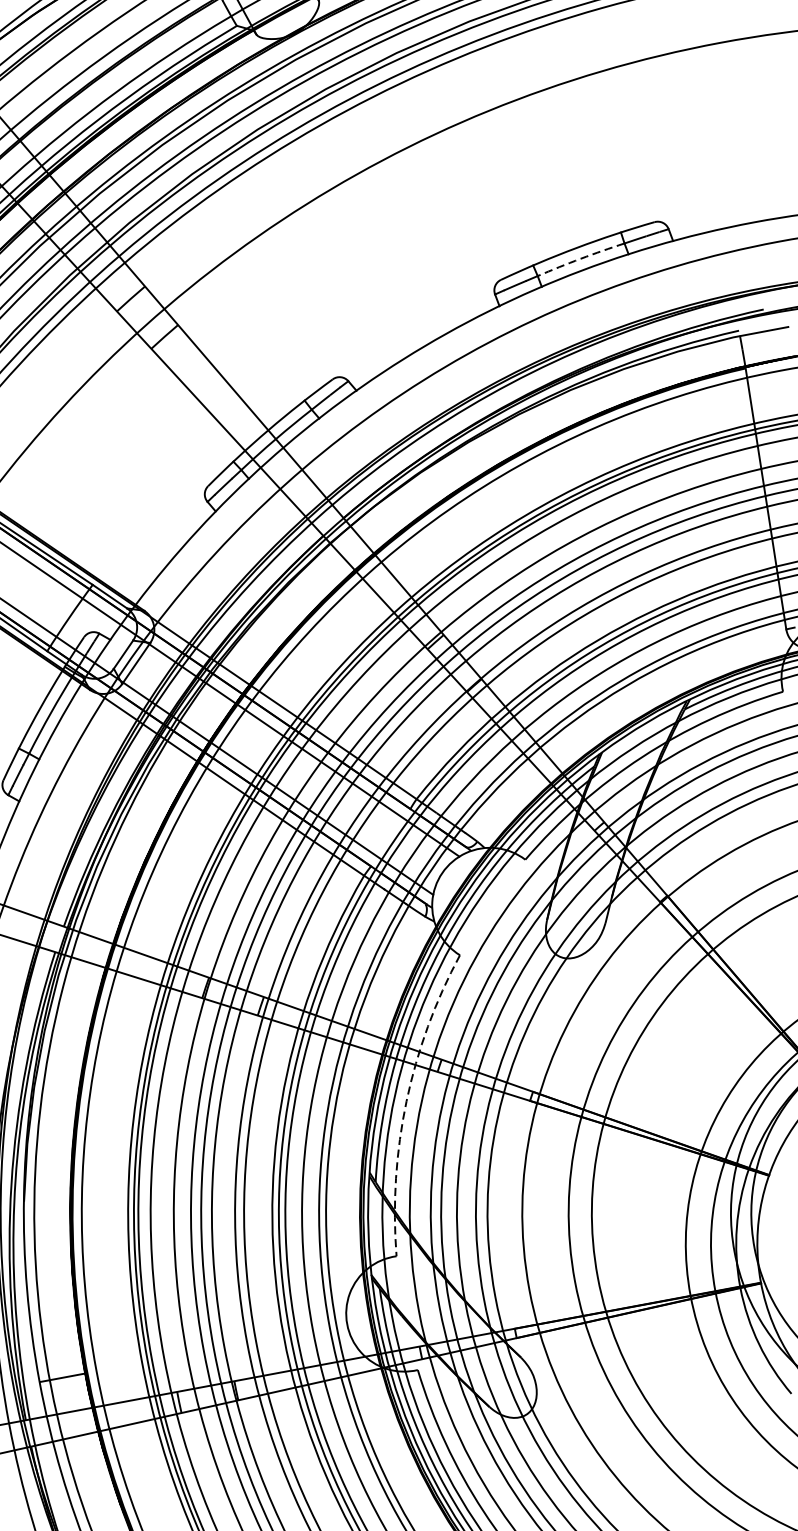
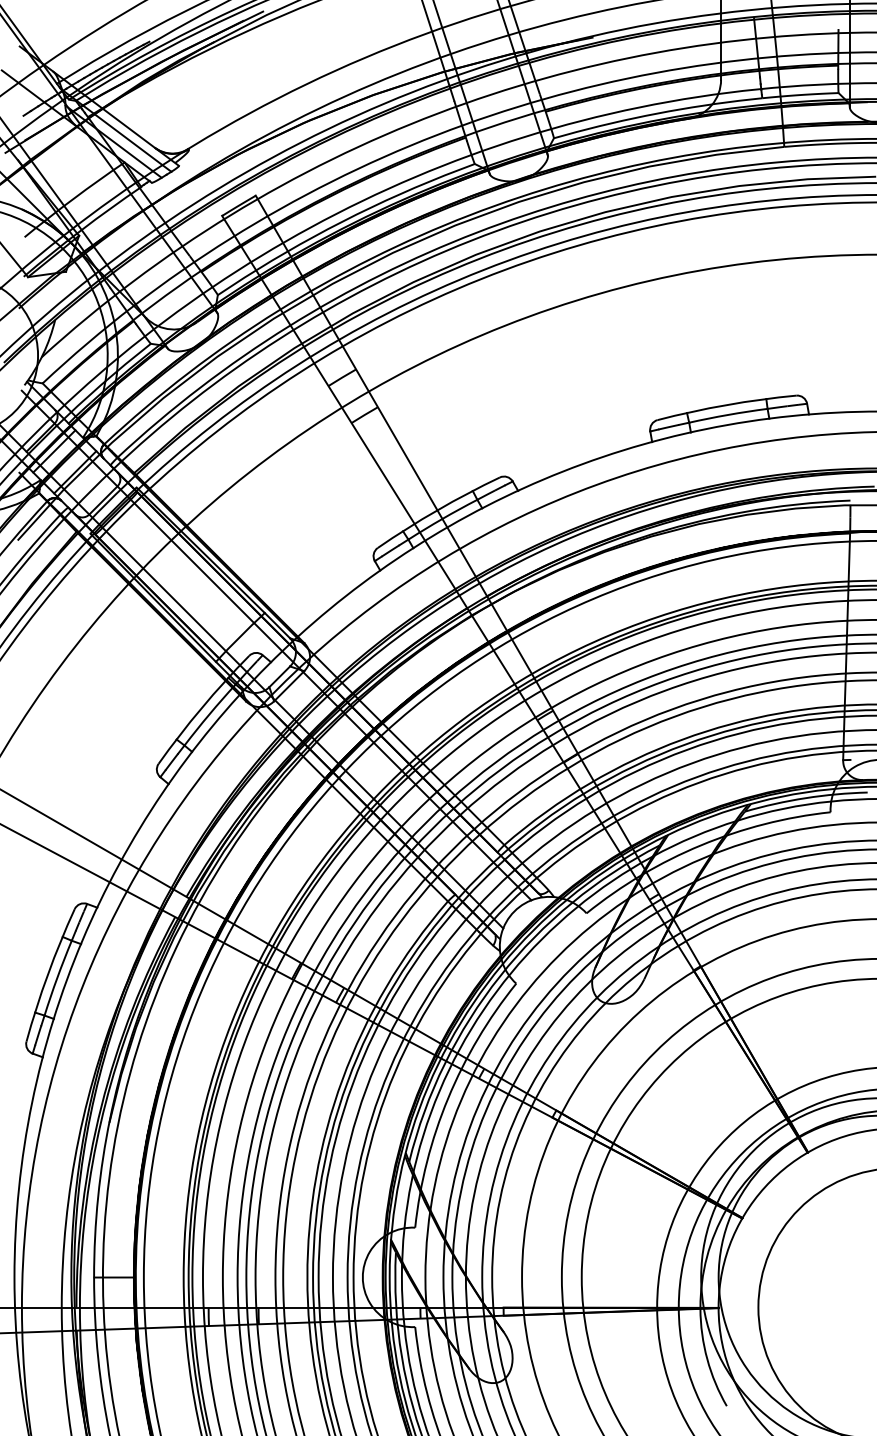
arc: (580, 258) -> (728, 414), dashed -> solid
arc: (406, 1101) -> (448, 1098), dashed -> solid

